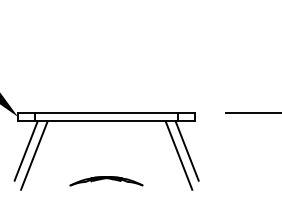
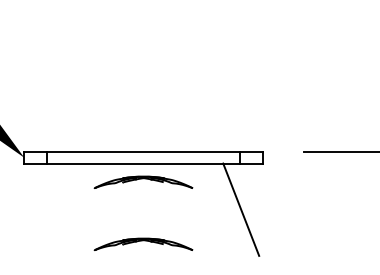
part: (106, 135) -> (143, 182), added
line: (25, 150) -> (34, 202), removed
line: (186, 150) -> (251, 202), removed
line: (34, 155) -> (46, 209), removed

